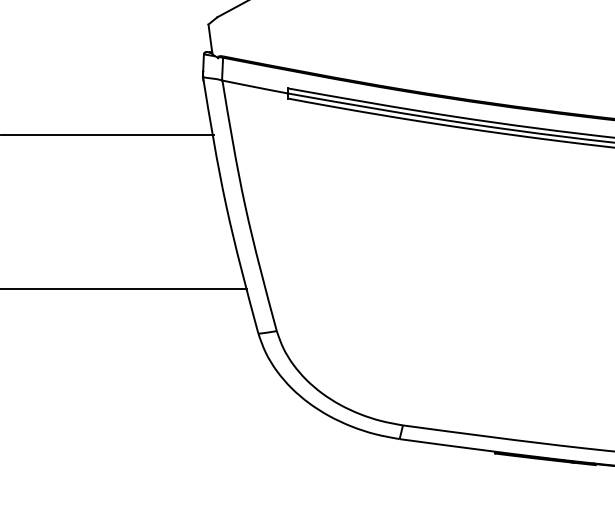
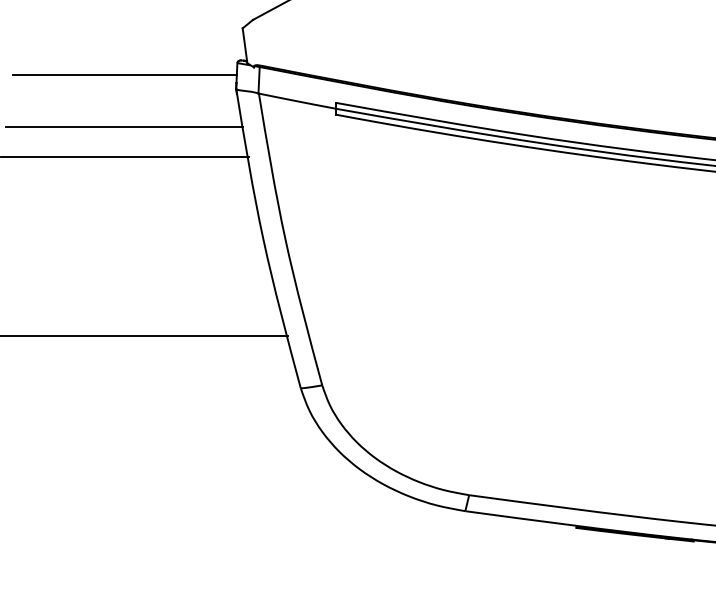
line: (106, 64) -> (123, 74), added
line: (106, 109) -> (123, 127), added

